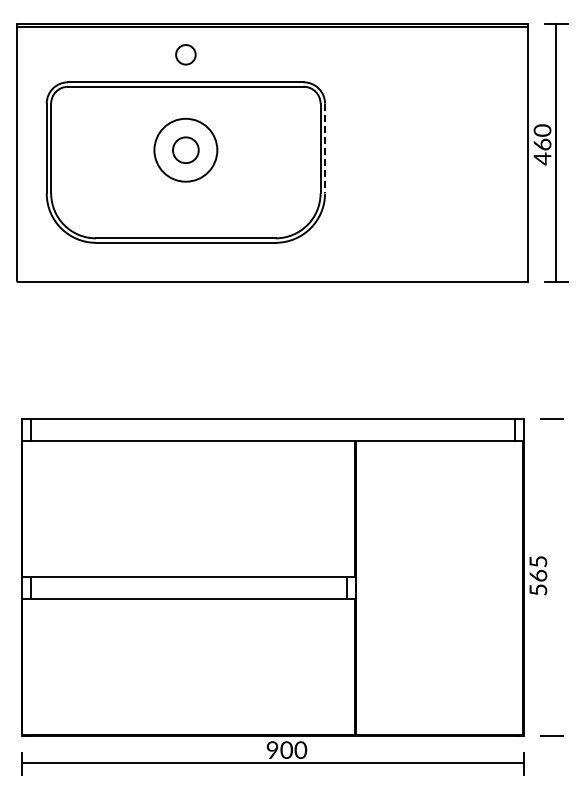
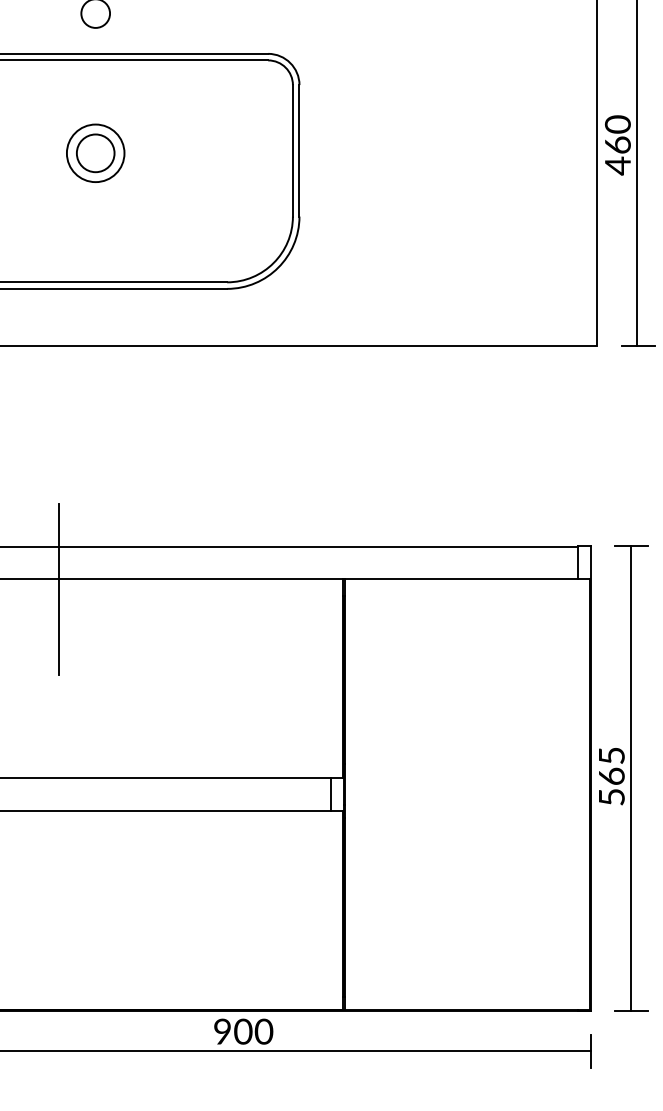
line: (325, 148) -> (300, 150), dashed -> solid
circle: (185, 149) -> (95, 152), size x0.62
line: (160, 448) -> (58, 590), added
line: (551, 576) -> (631, 777), added

